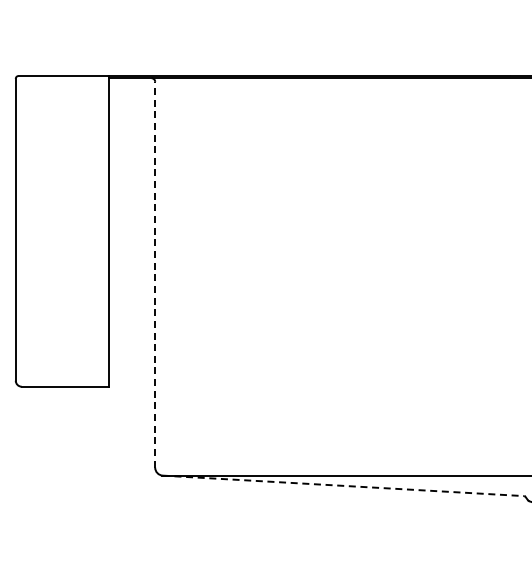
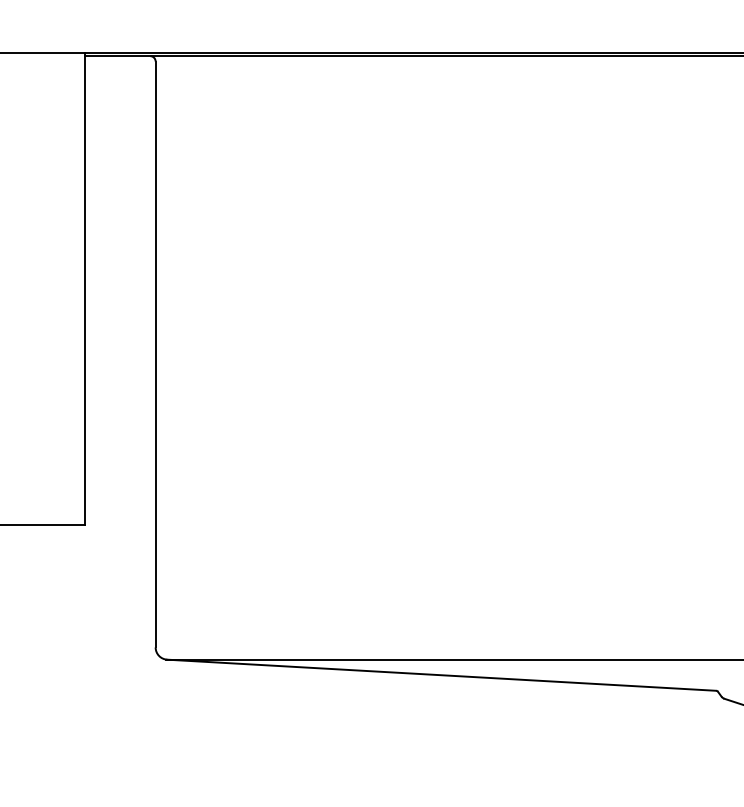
line: (155, 274) -> (156, 354), dashed -> solid
line: (344, 485) -> (443, 674), dashed -> solid

